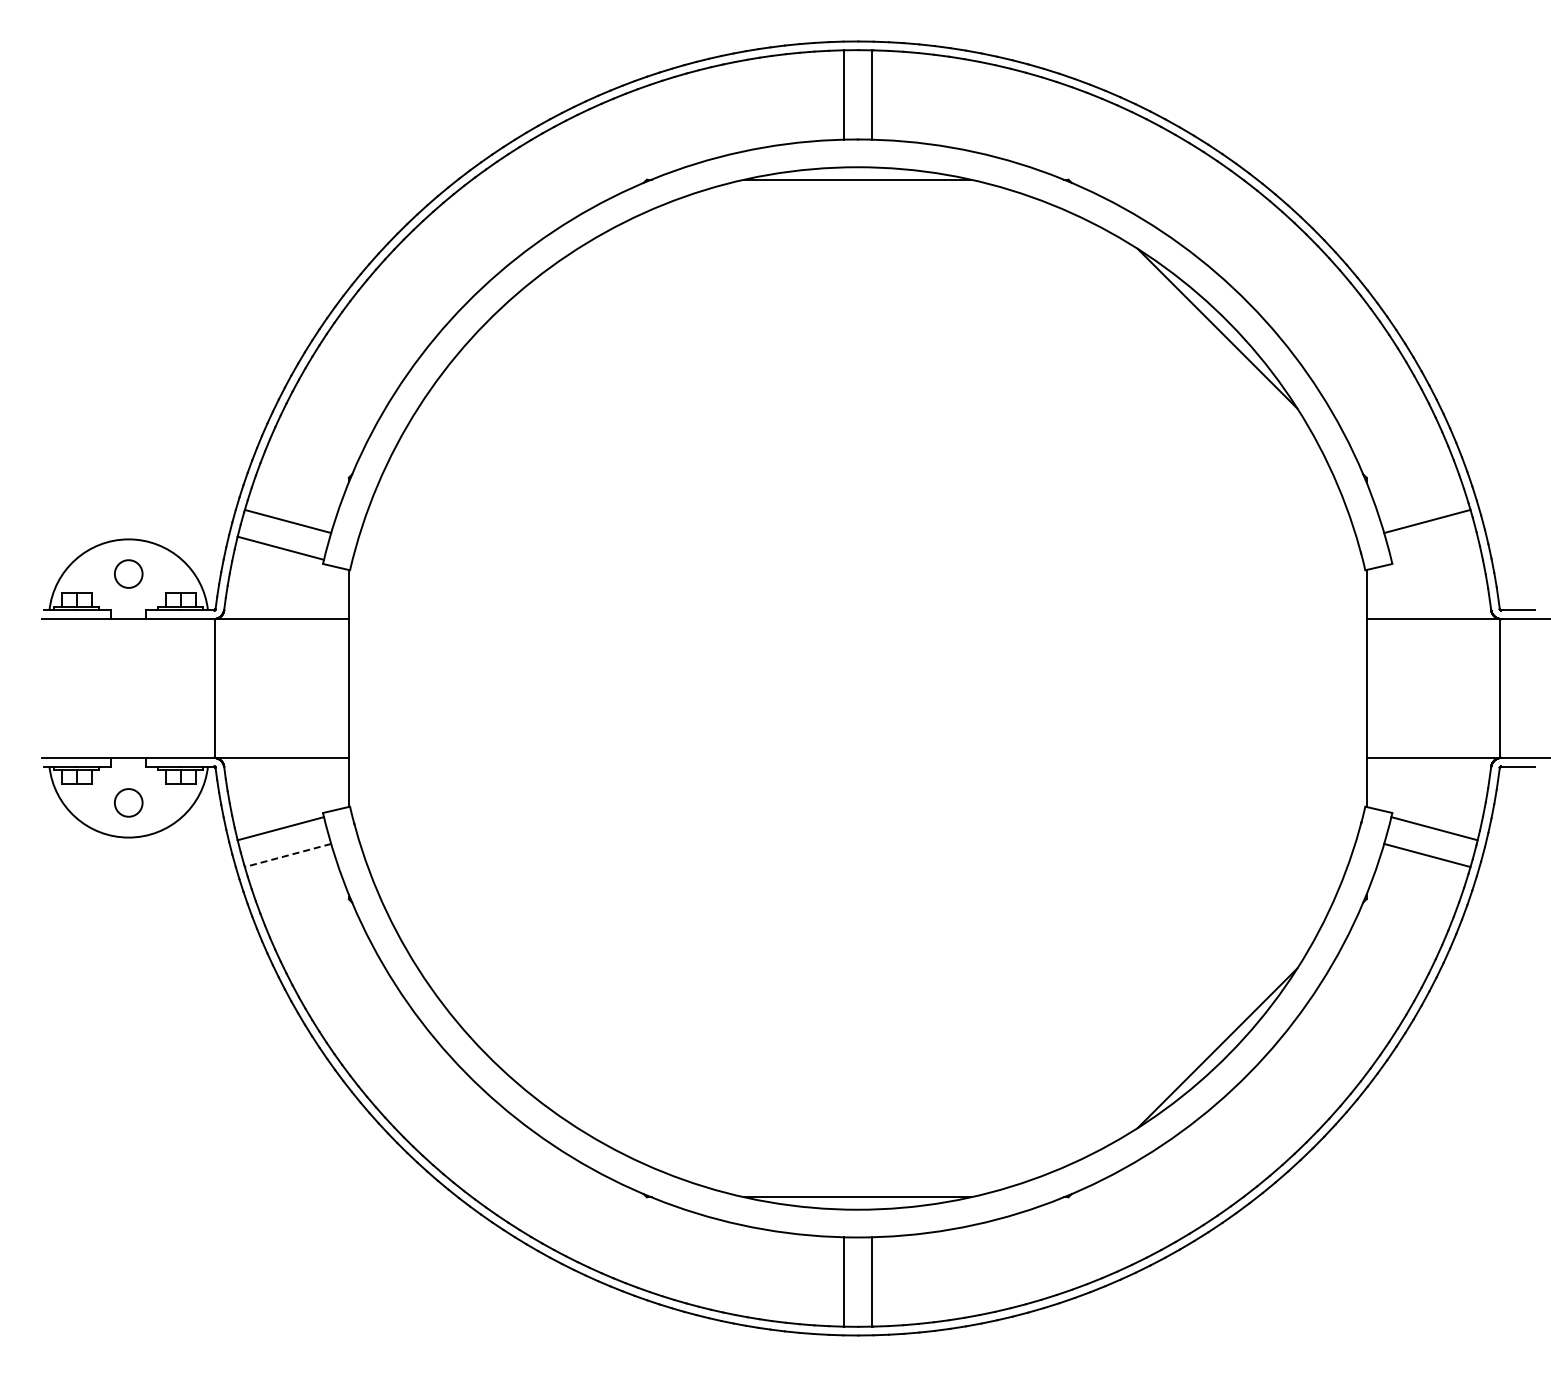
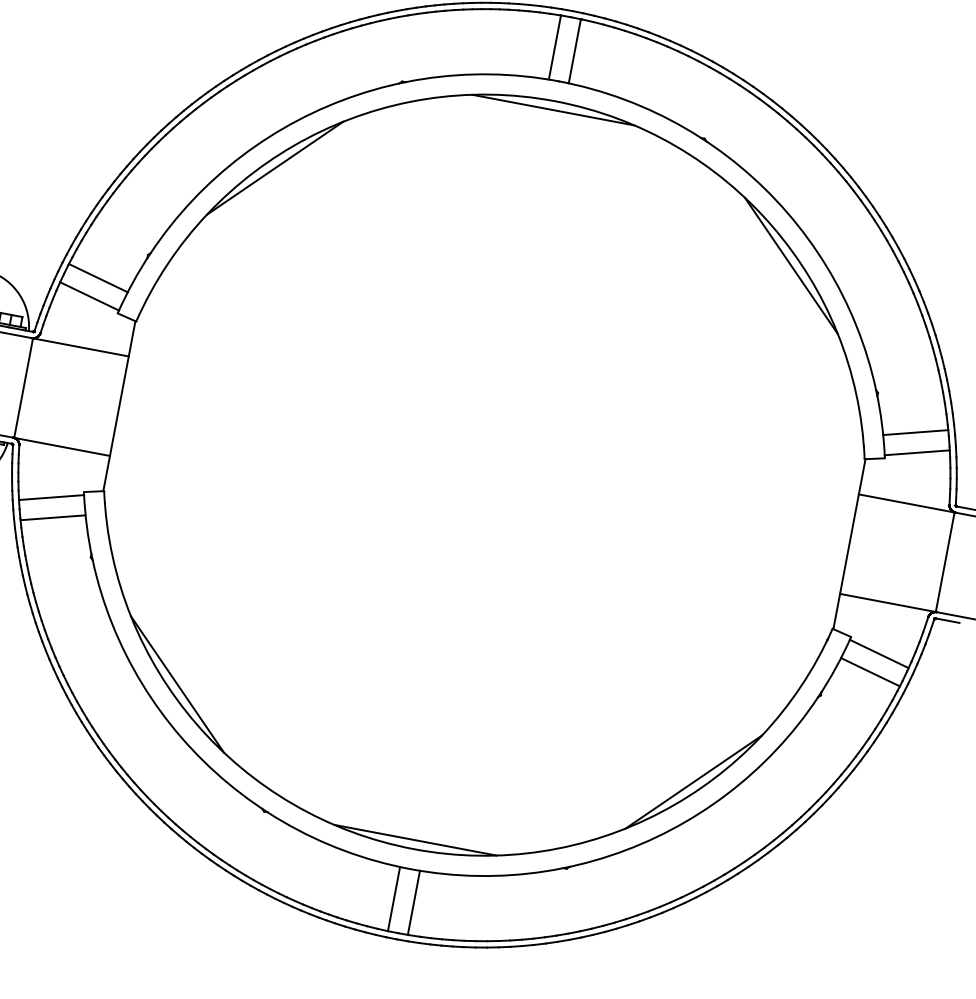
line: (497, 328) -> (274, 168), added
line: (1434, 547) -> (917, 452), added
line: (288, 855) -> (53, 517), dashed -> solid
line: (497, 1048) -> (177, 684), added

